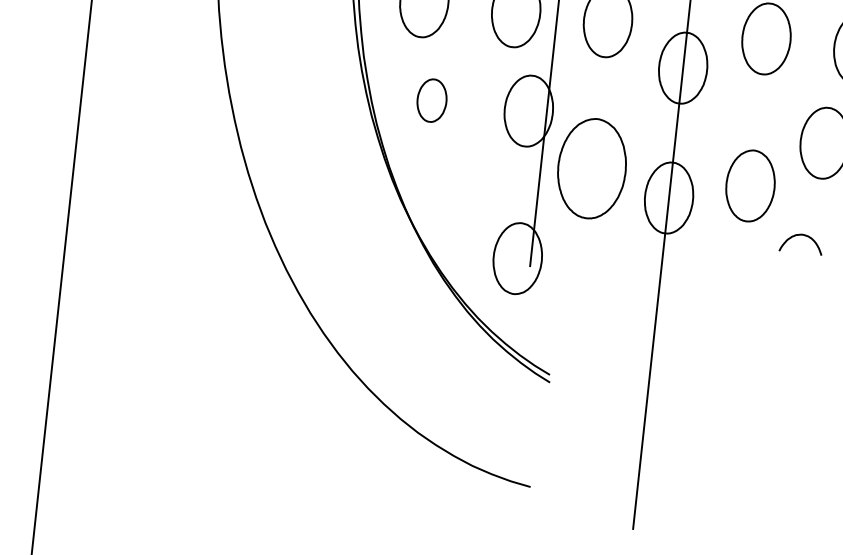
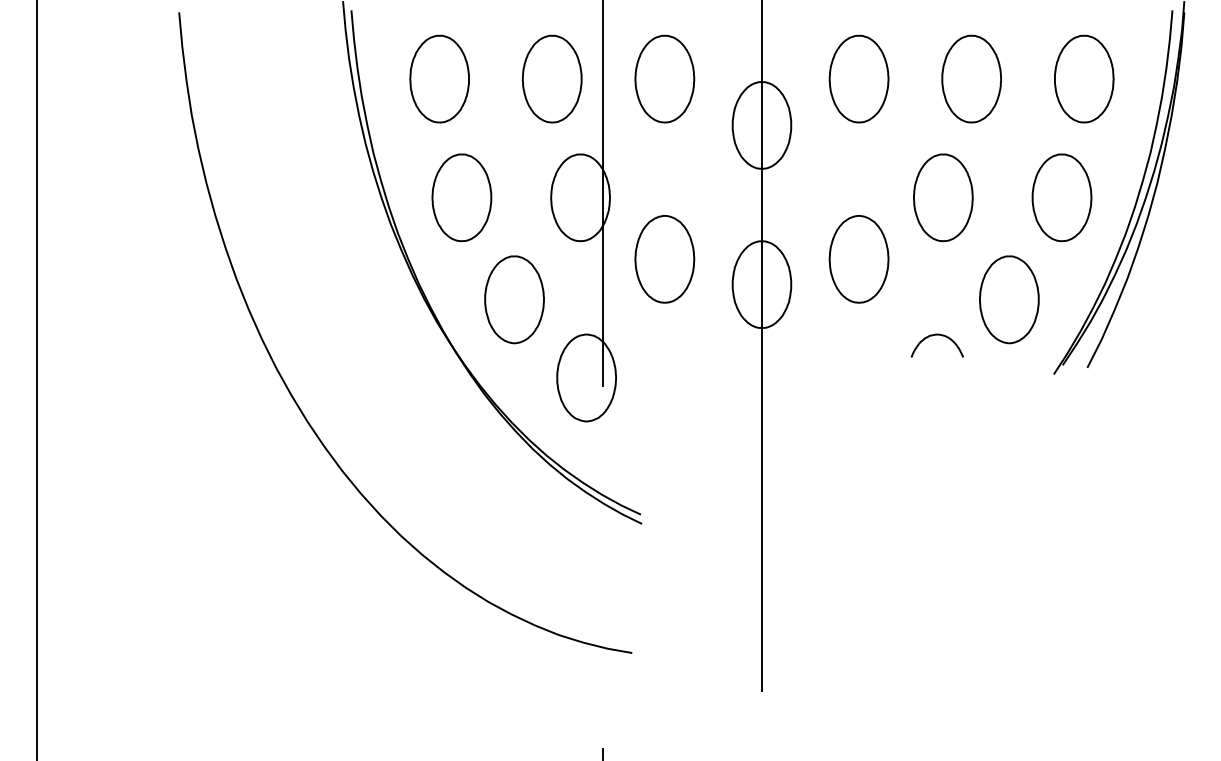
part: (431, 100) -> (461, 197), size x1.67
part: (591, 168) -> (664, 259), size x0.71
part: (465, 188) -> (514, 299), added
curve: (798, 235) -> (932, 336), moved

